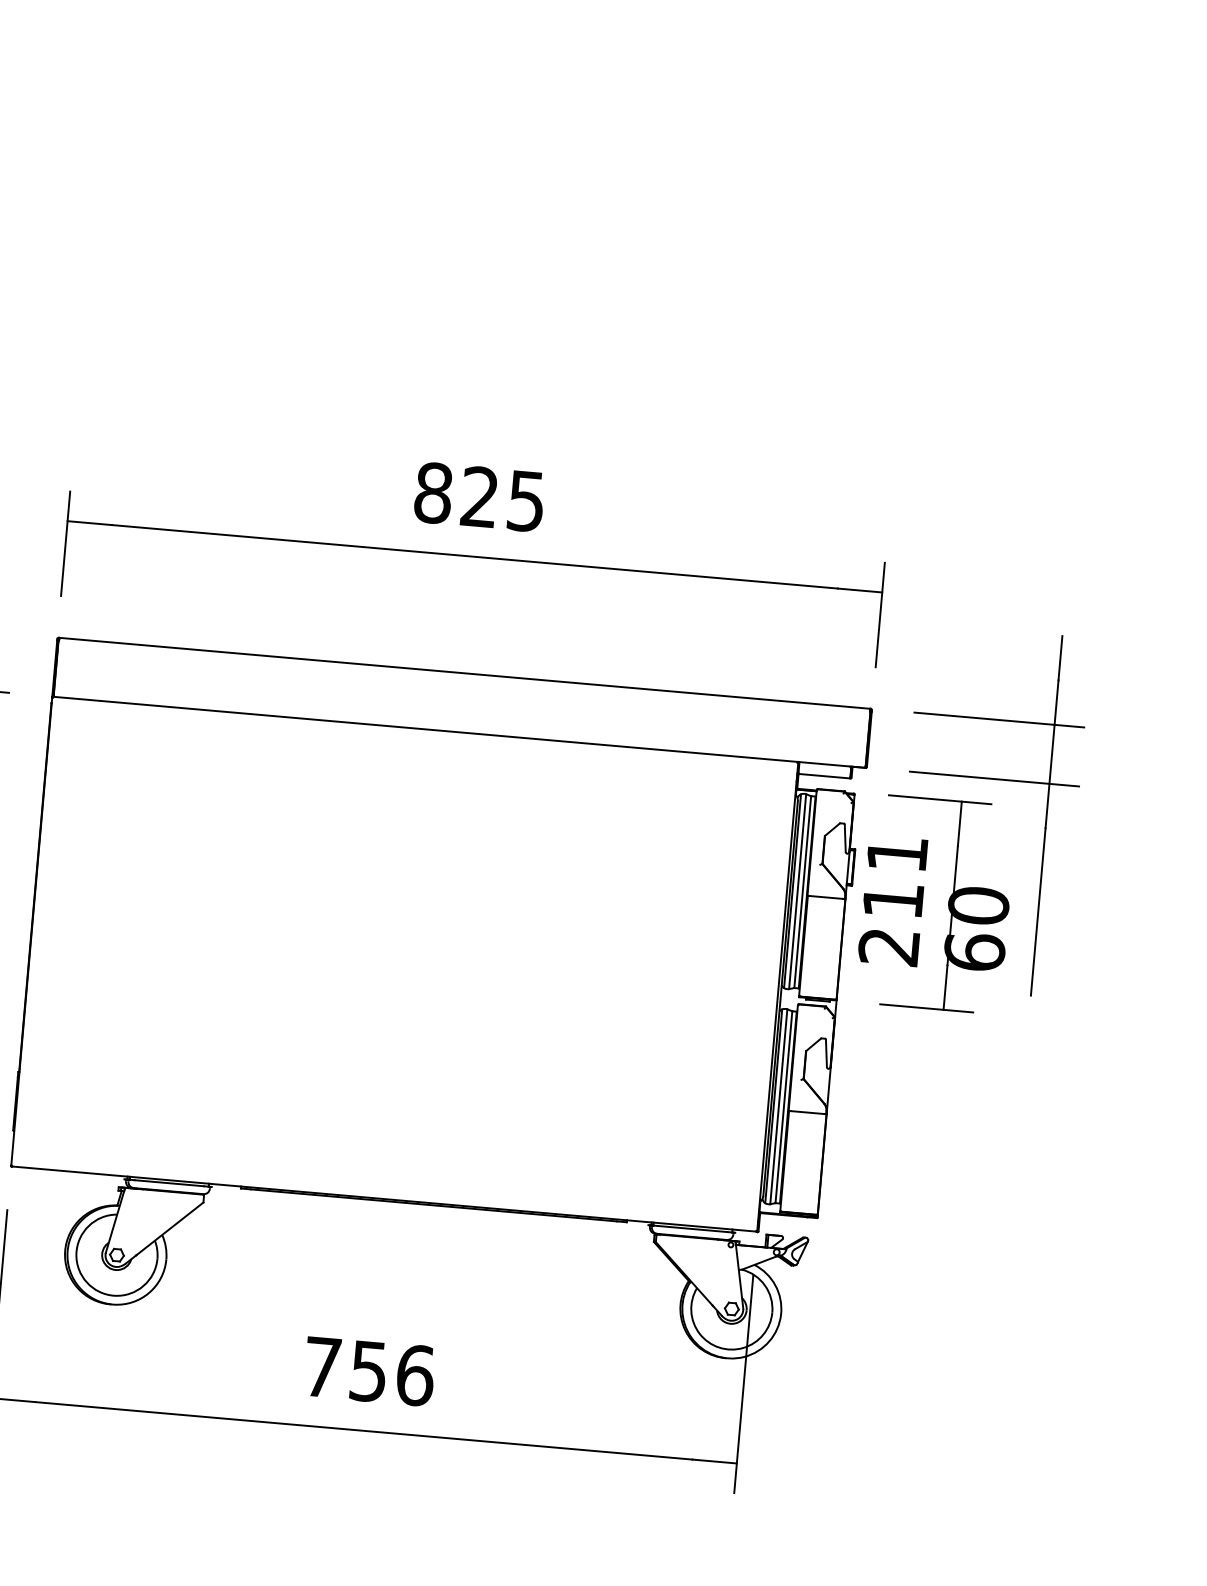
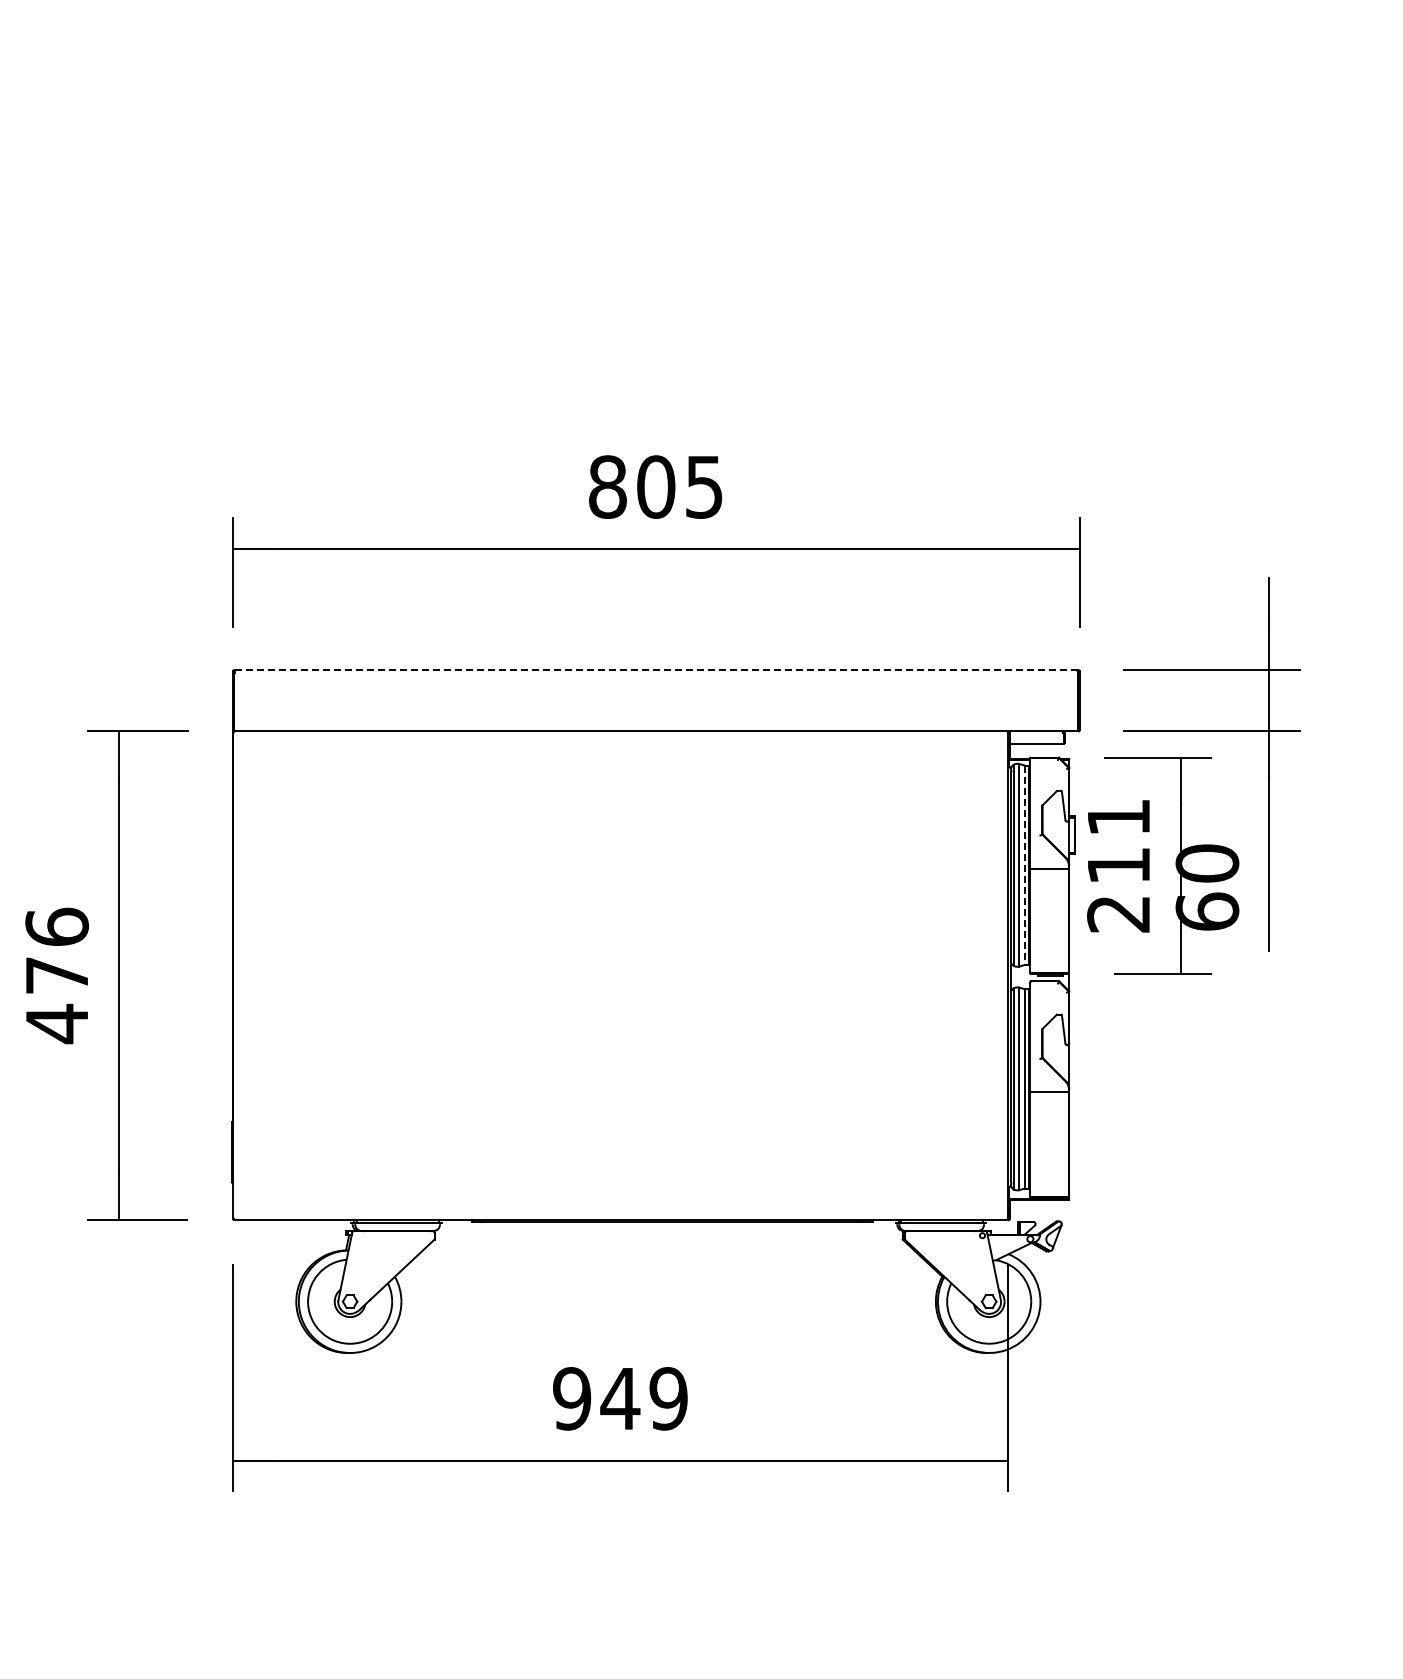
text: (480, 496) -> (656, 486), 825 -> 805
line: (463, 673) -> (655, 670), solid -> dashed
line: (802, 892) -> (1024, 865), solid -> dashed
text: (368, 1371) -> (620, 1398), 756 -> 949

